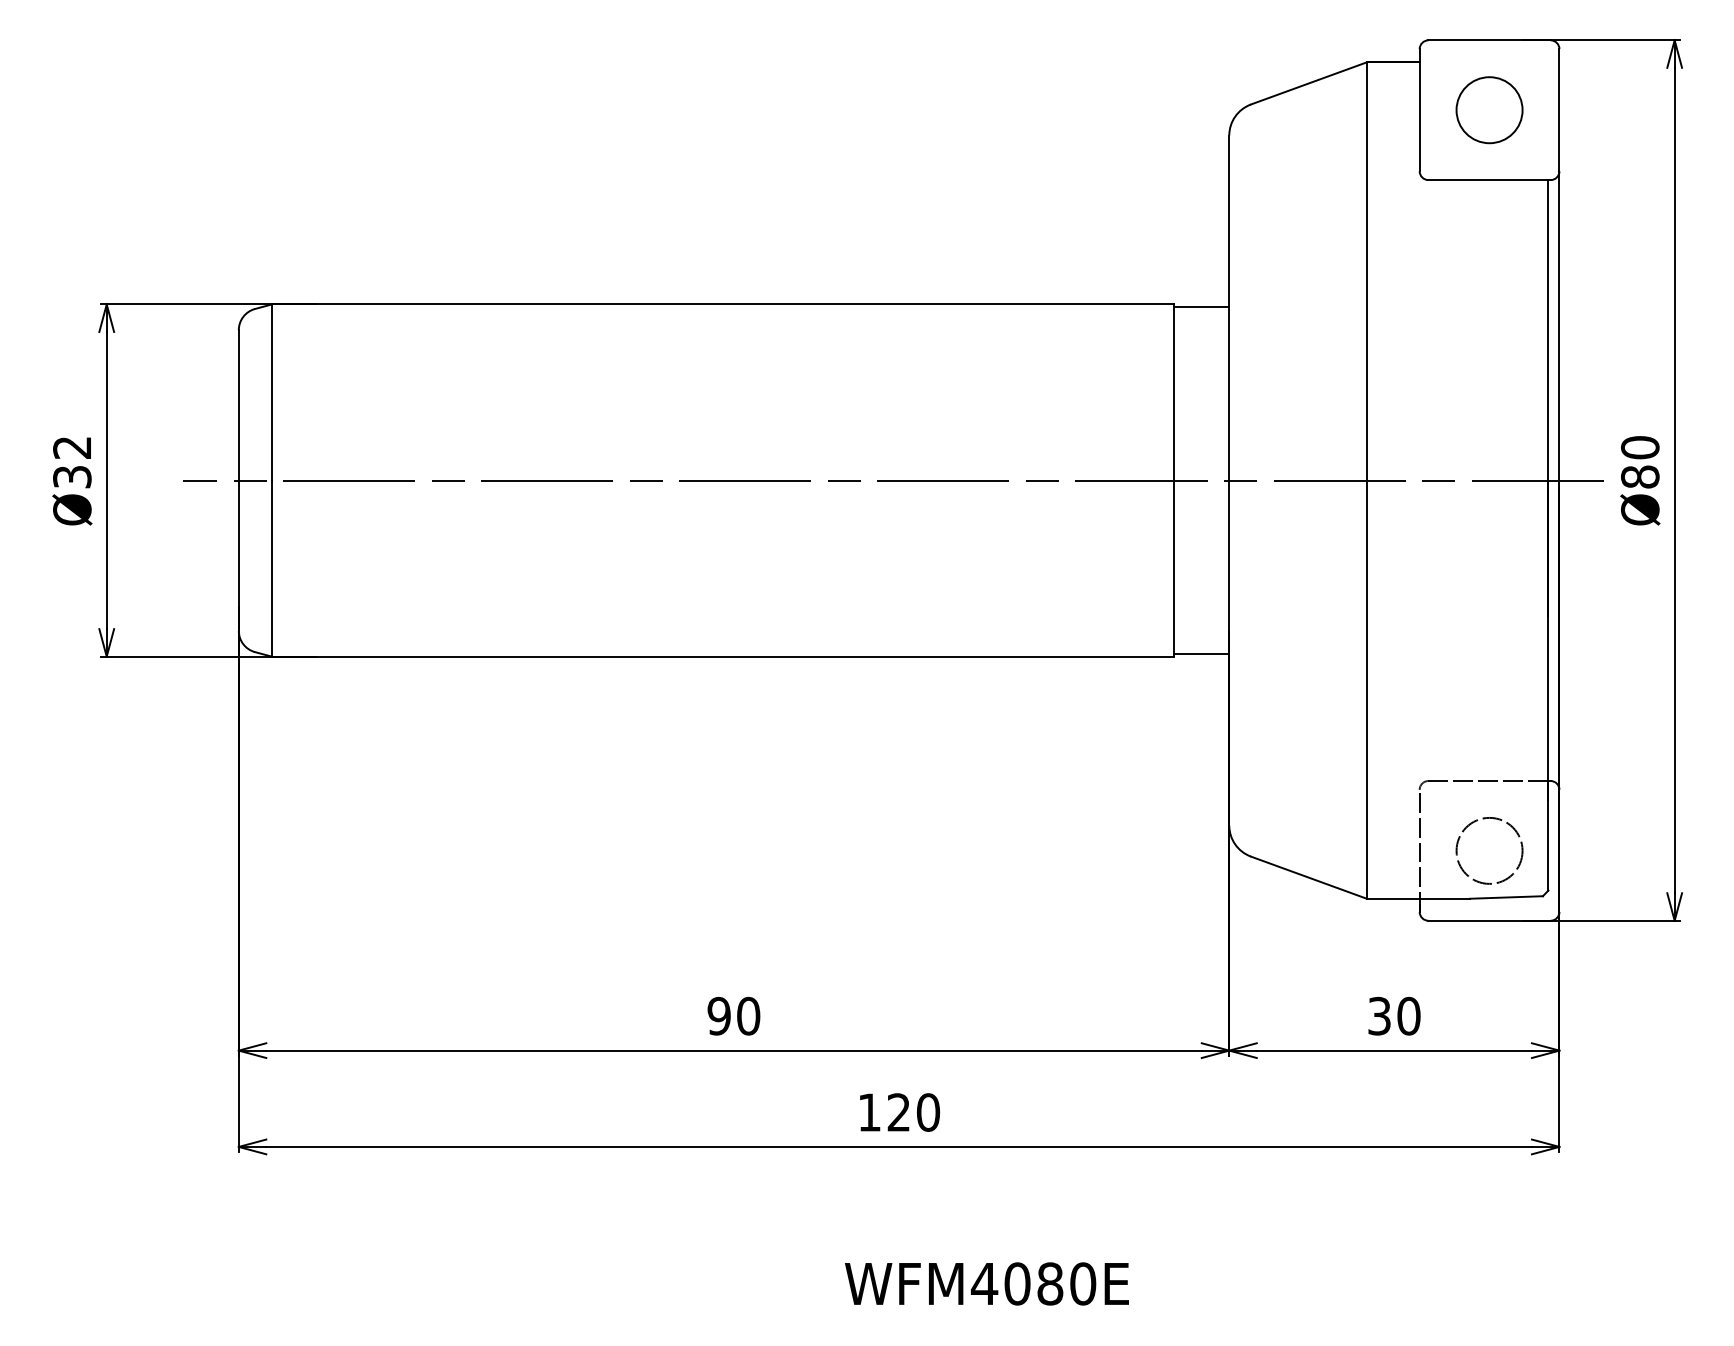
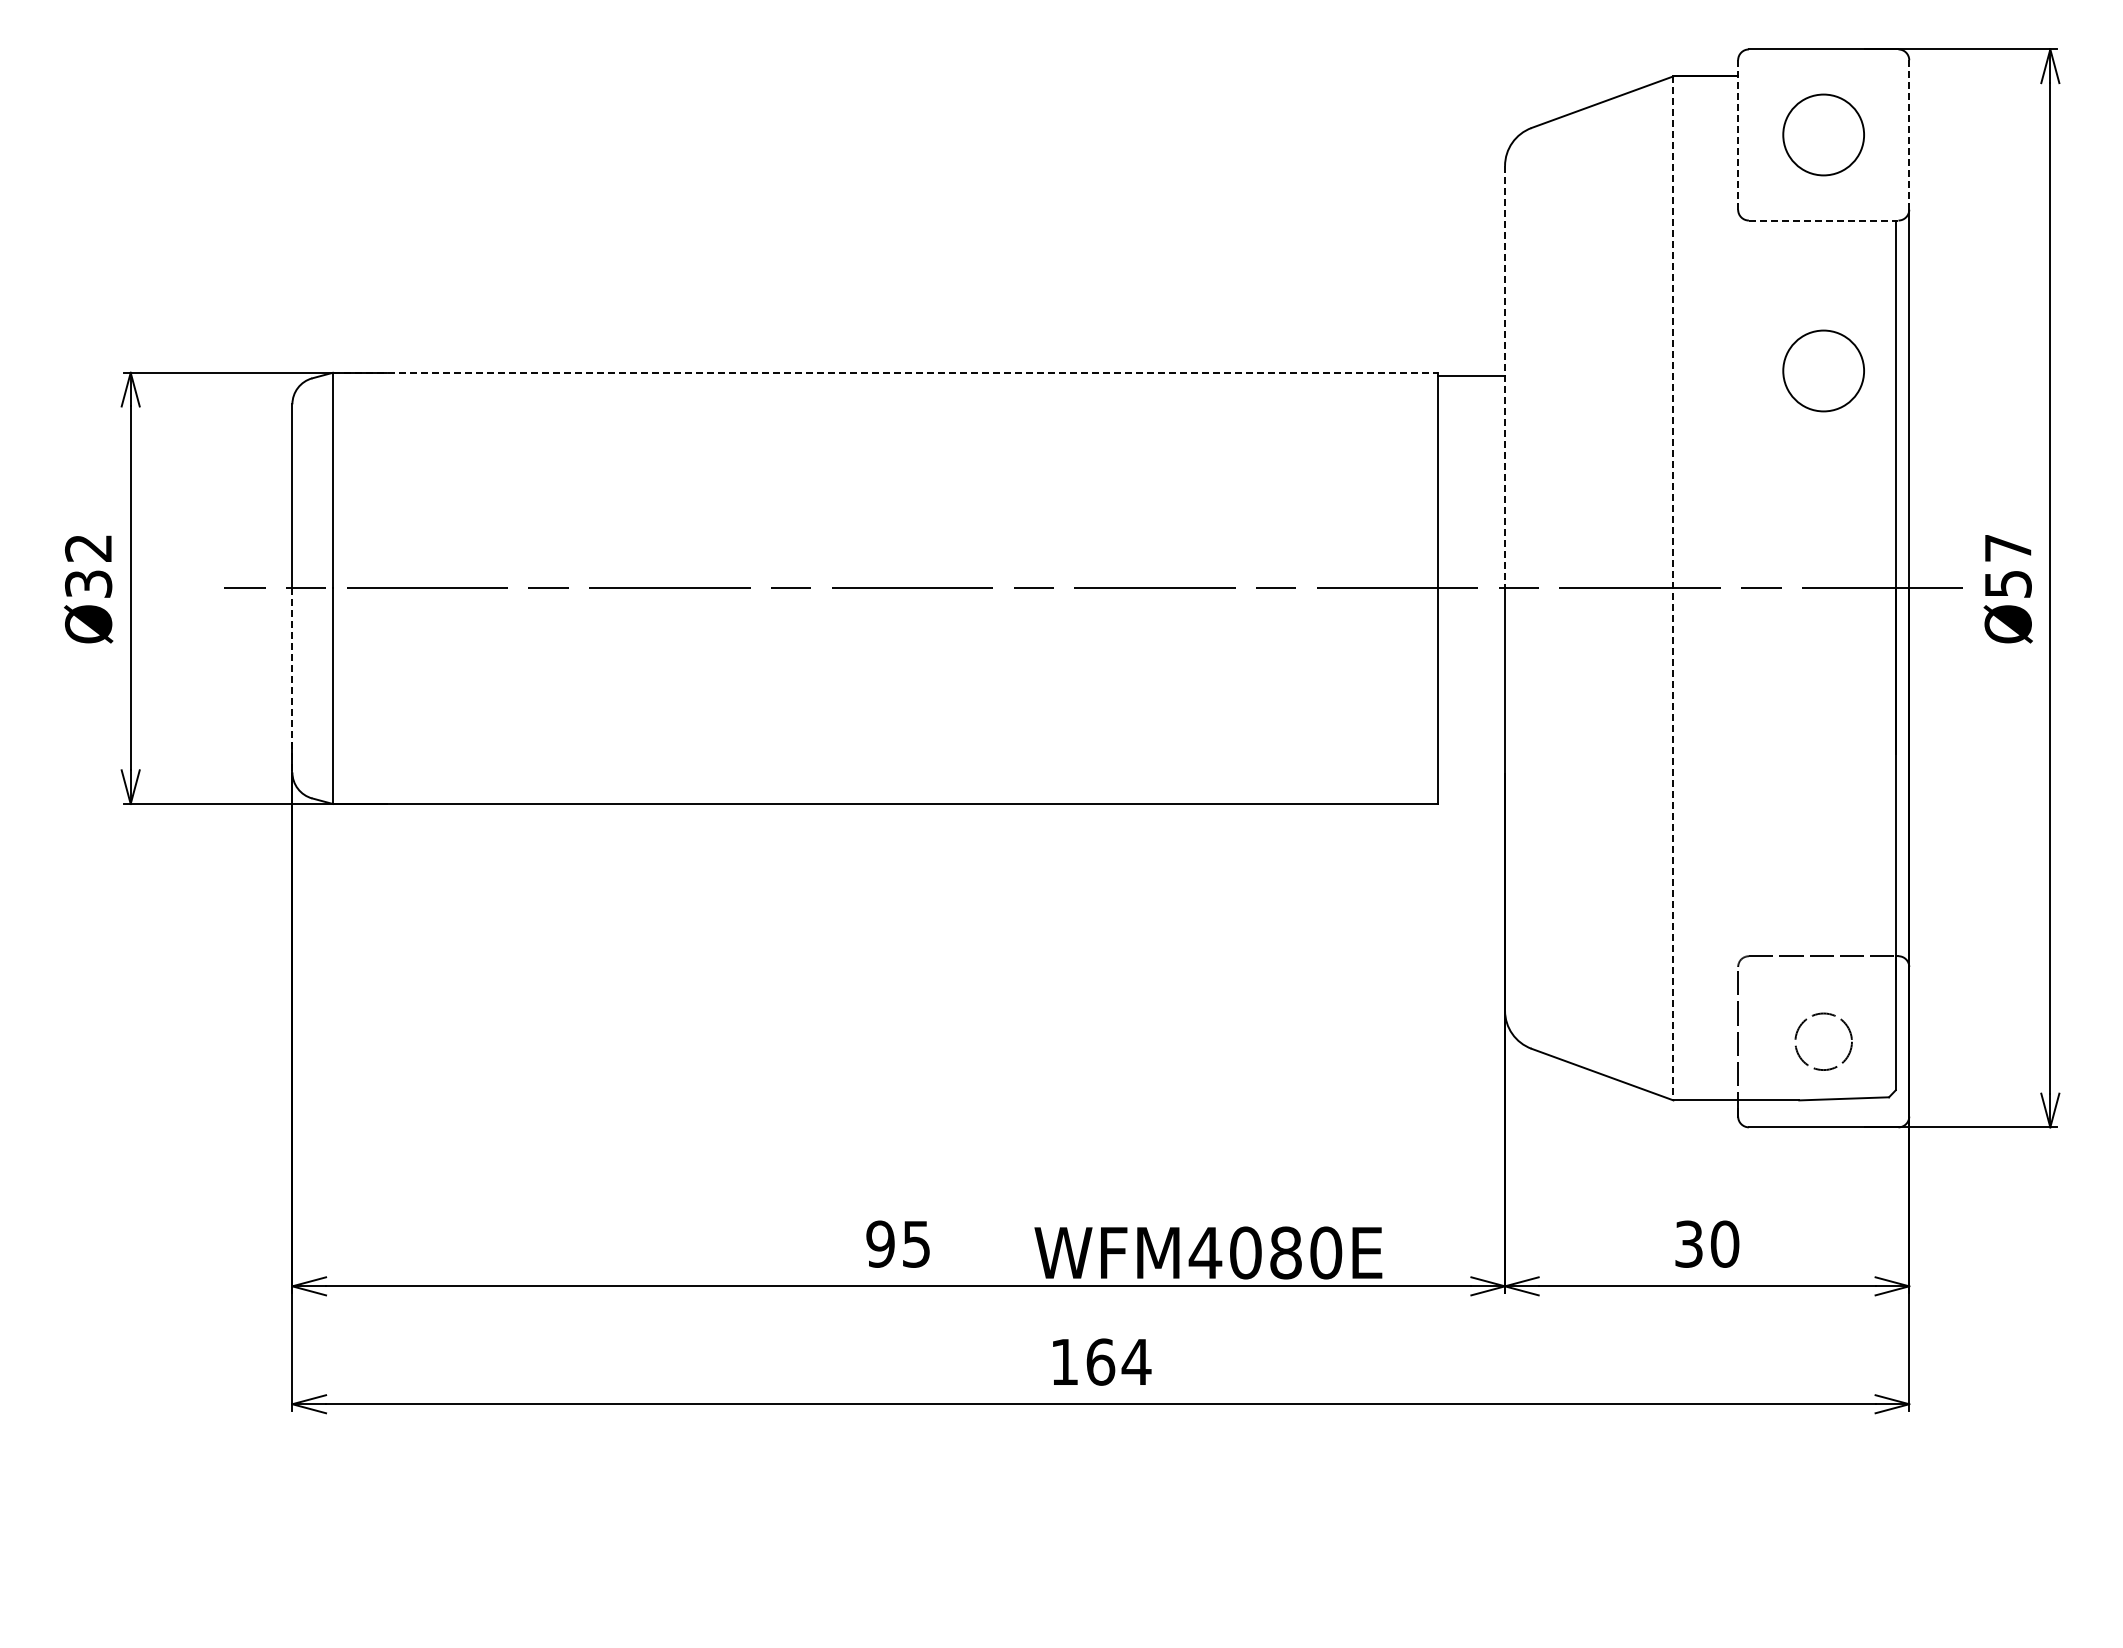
line: (1419, 110) -> (1738, 135), solid -> dashed
line: (1559, 110) -> (1909, 135), solid -> dashed
line: (1489, 180) -> (1823, 220), solid -> dashed
circle: (1489, 302) -> (1823, 370), added
line: (723, 304) -> (885, 372), solid -> dashed
line: (1229, 308) -> (1505, 377), solid -> dashed
text: (1639, 462) -> (2007, 566), Ø80 -> Ø57
line: (1366, 480) -> (1673, 588), solid -> dashed
line: (238, 555) -> (292, 680), solid -> dashed
line: (1201, 653) -> (1471, 800), removed
circle: (1489, 850) -> (1823, 1041), size x0.7
text: (748, 1015) -> (916, 1243), 90 -> 95
text: (913, 1112) -> (1118, 1361), 120 -> 164
text: (987, 1283) -> (1208, 1252), moved

